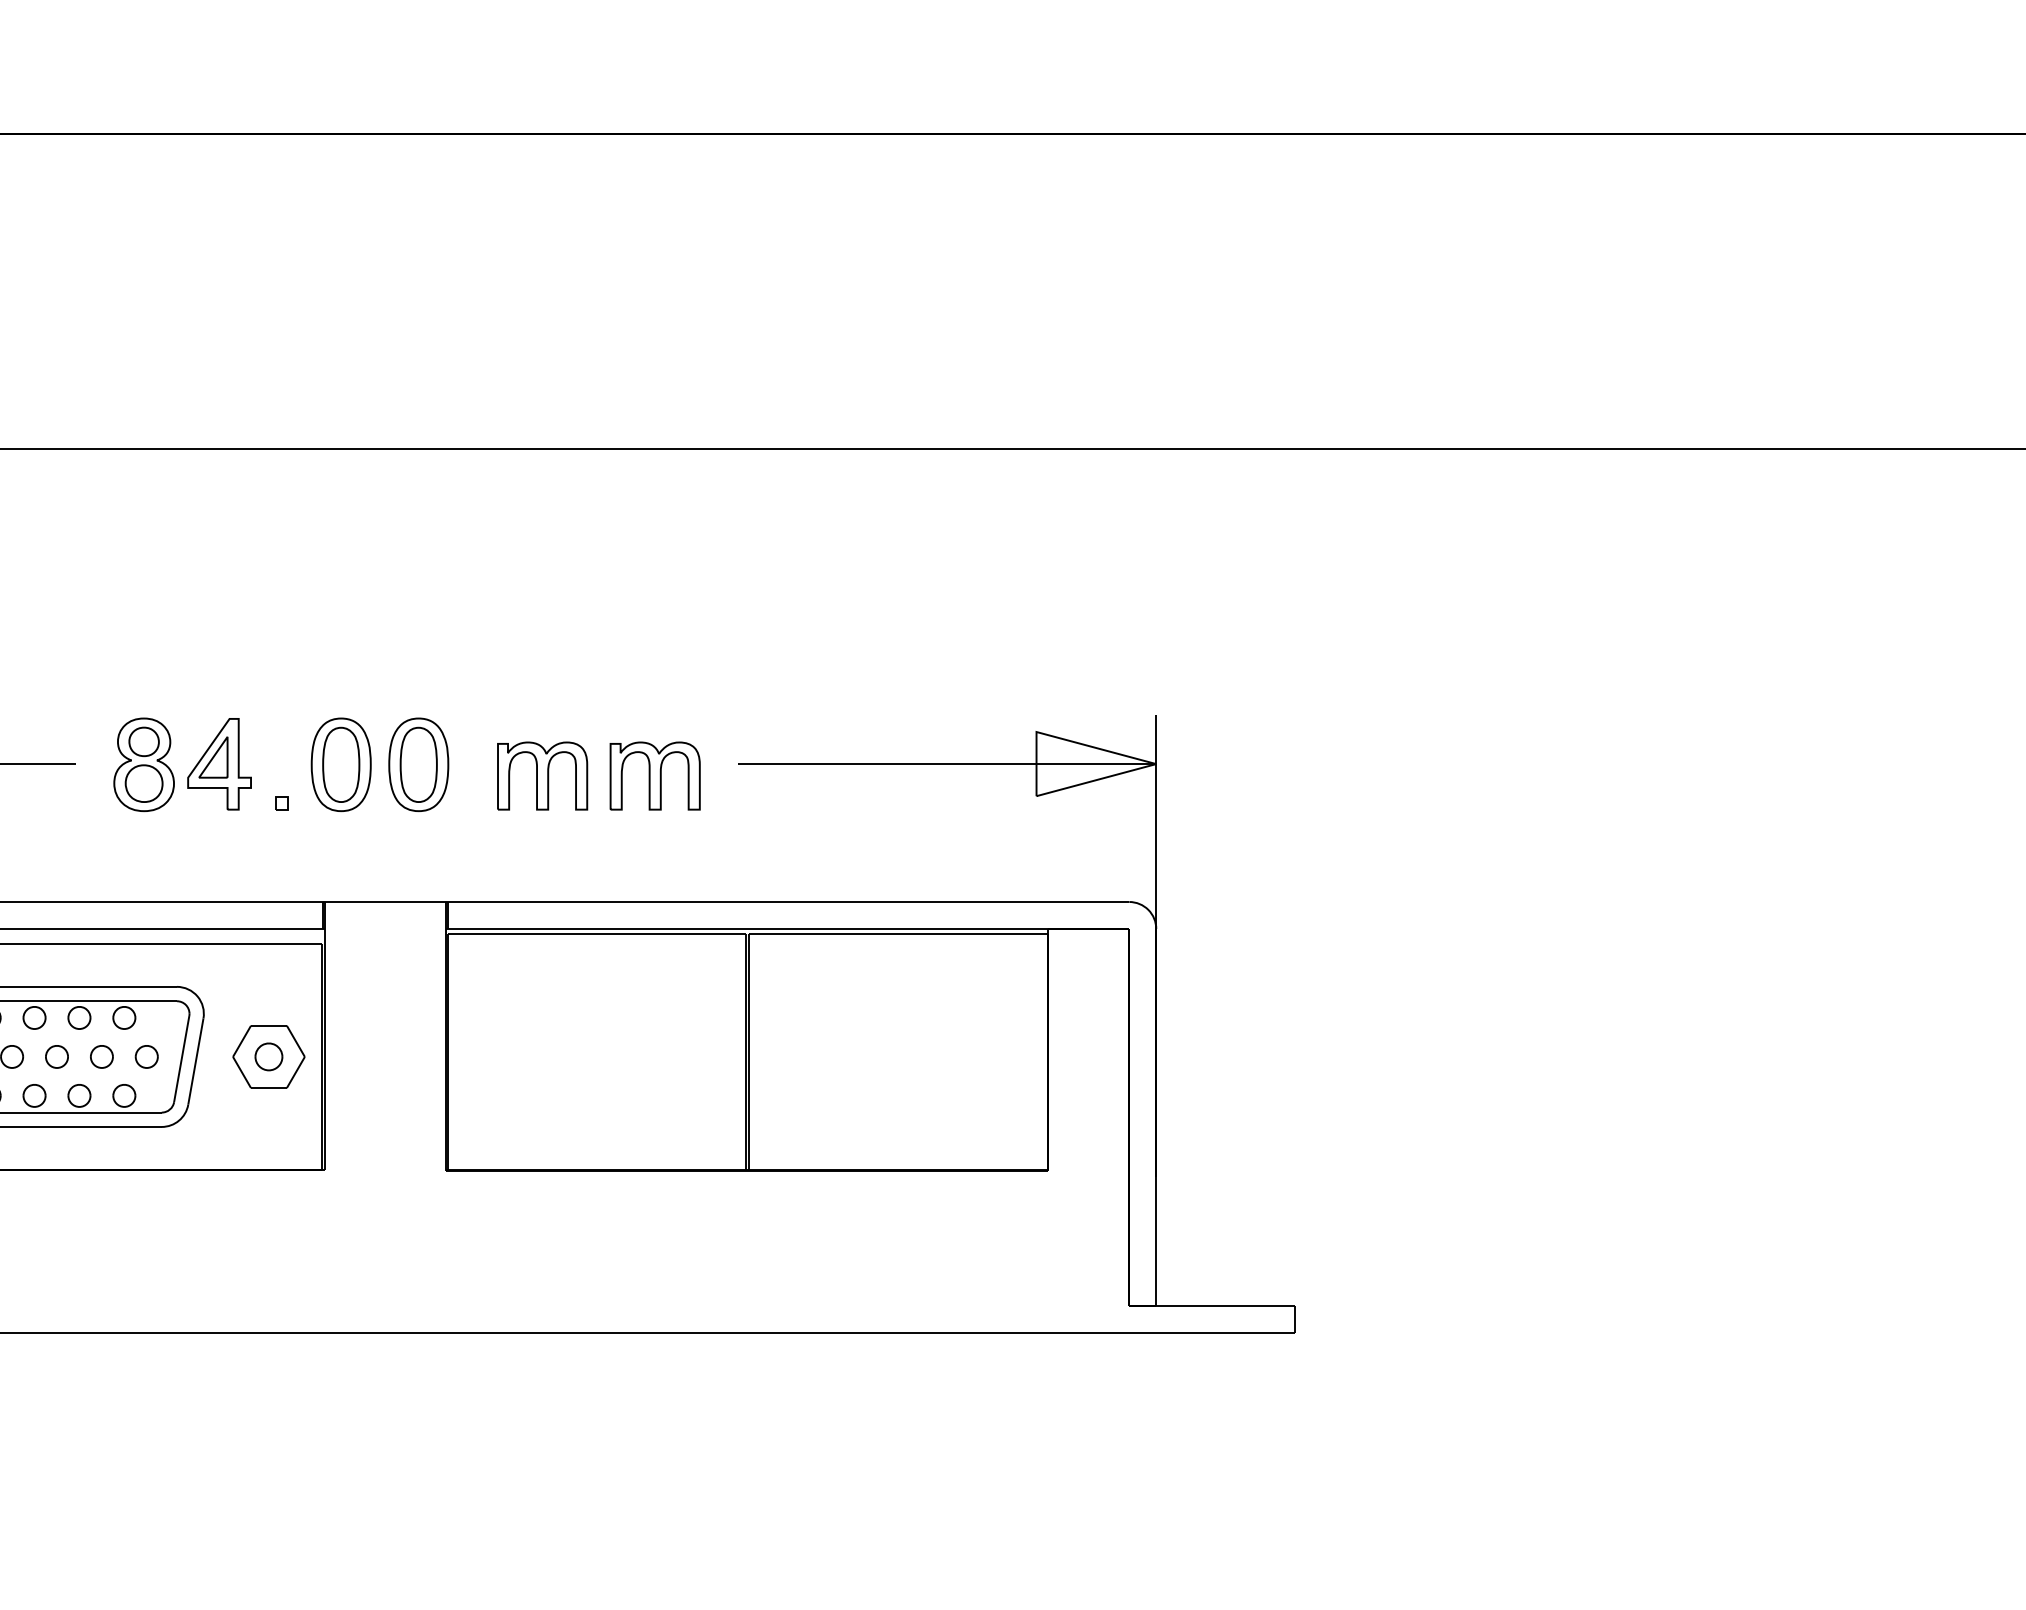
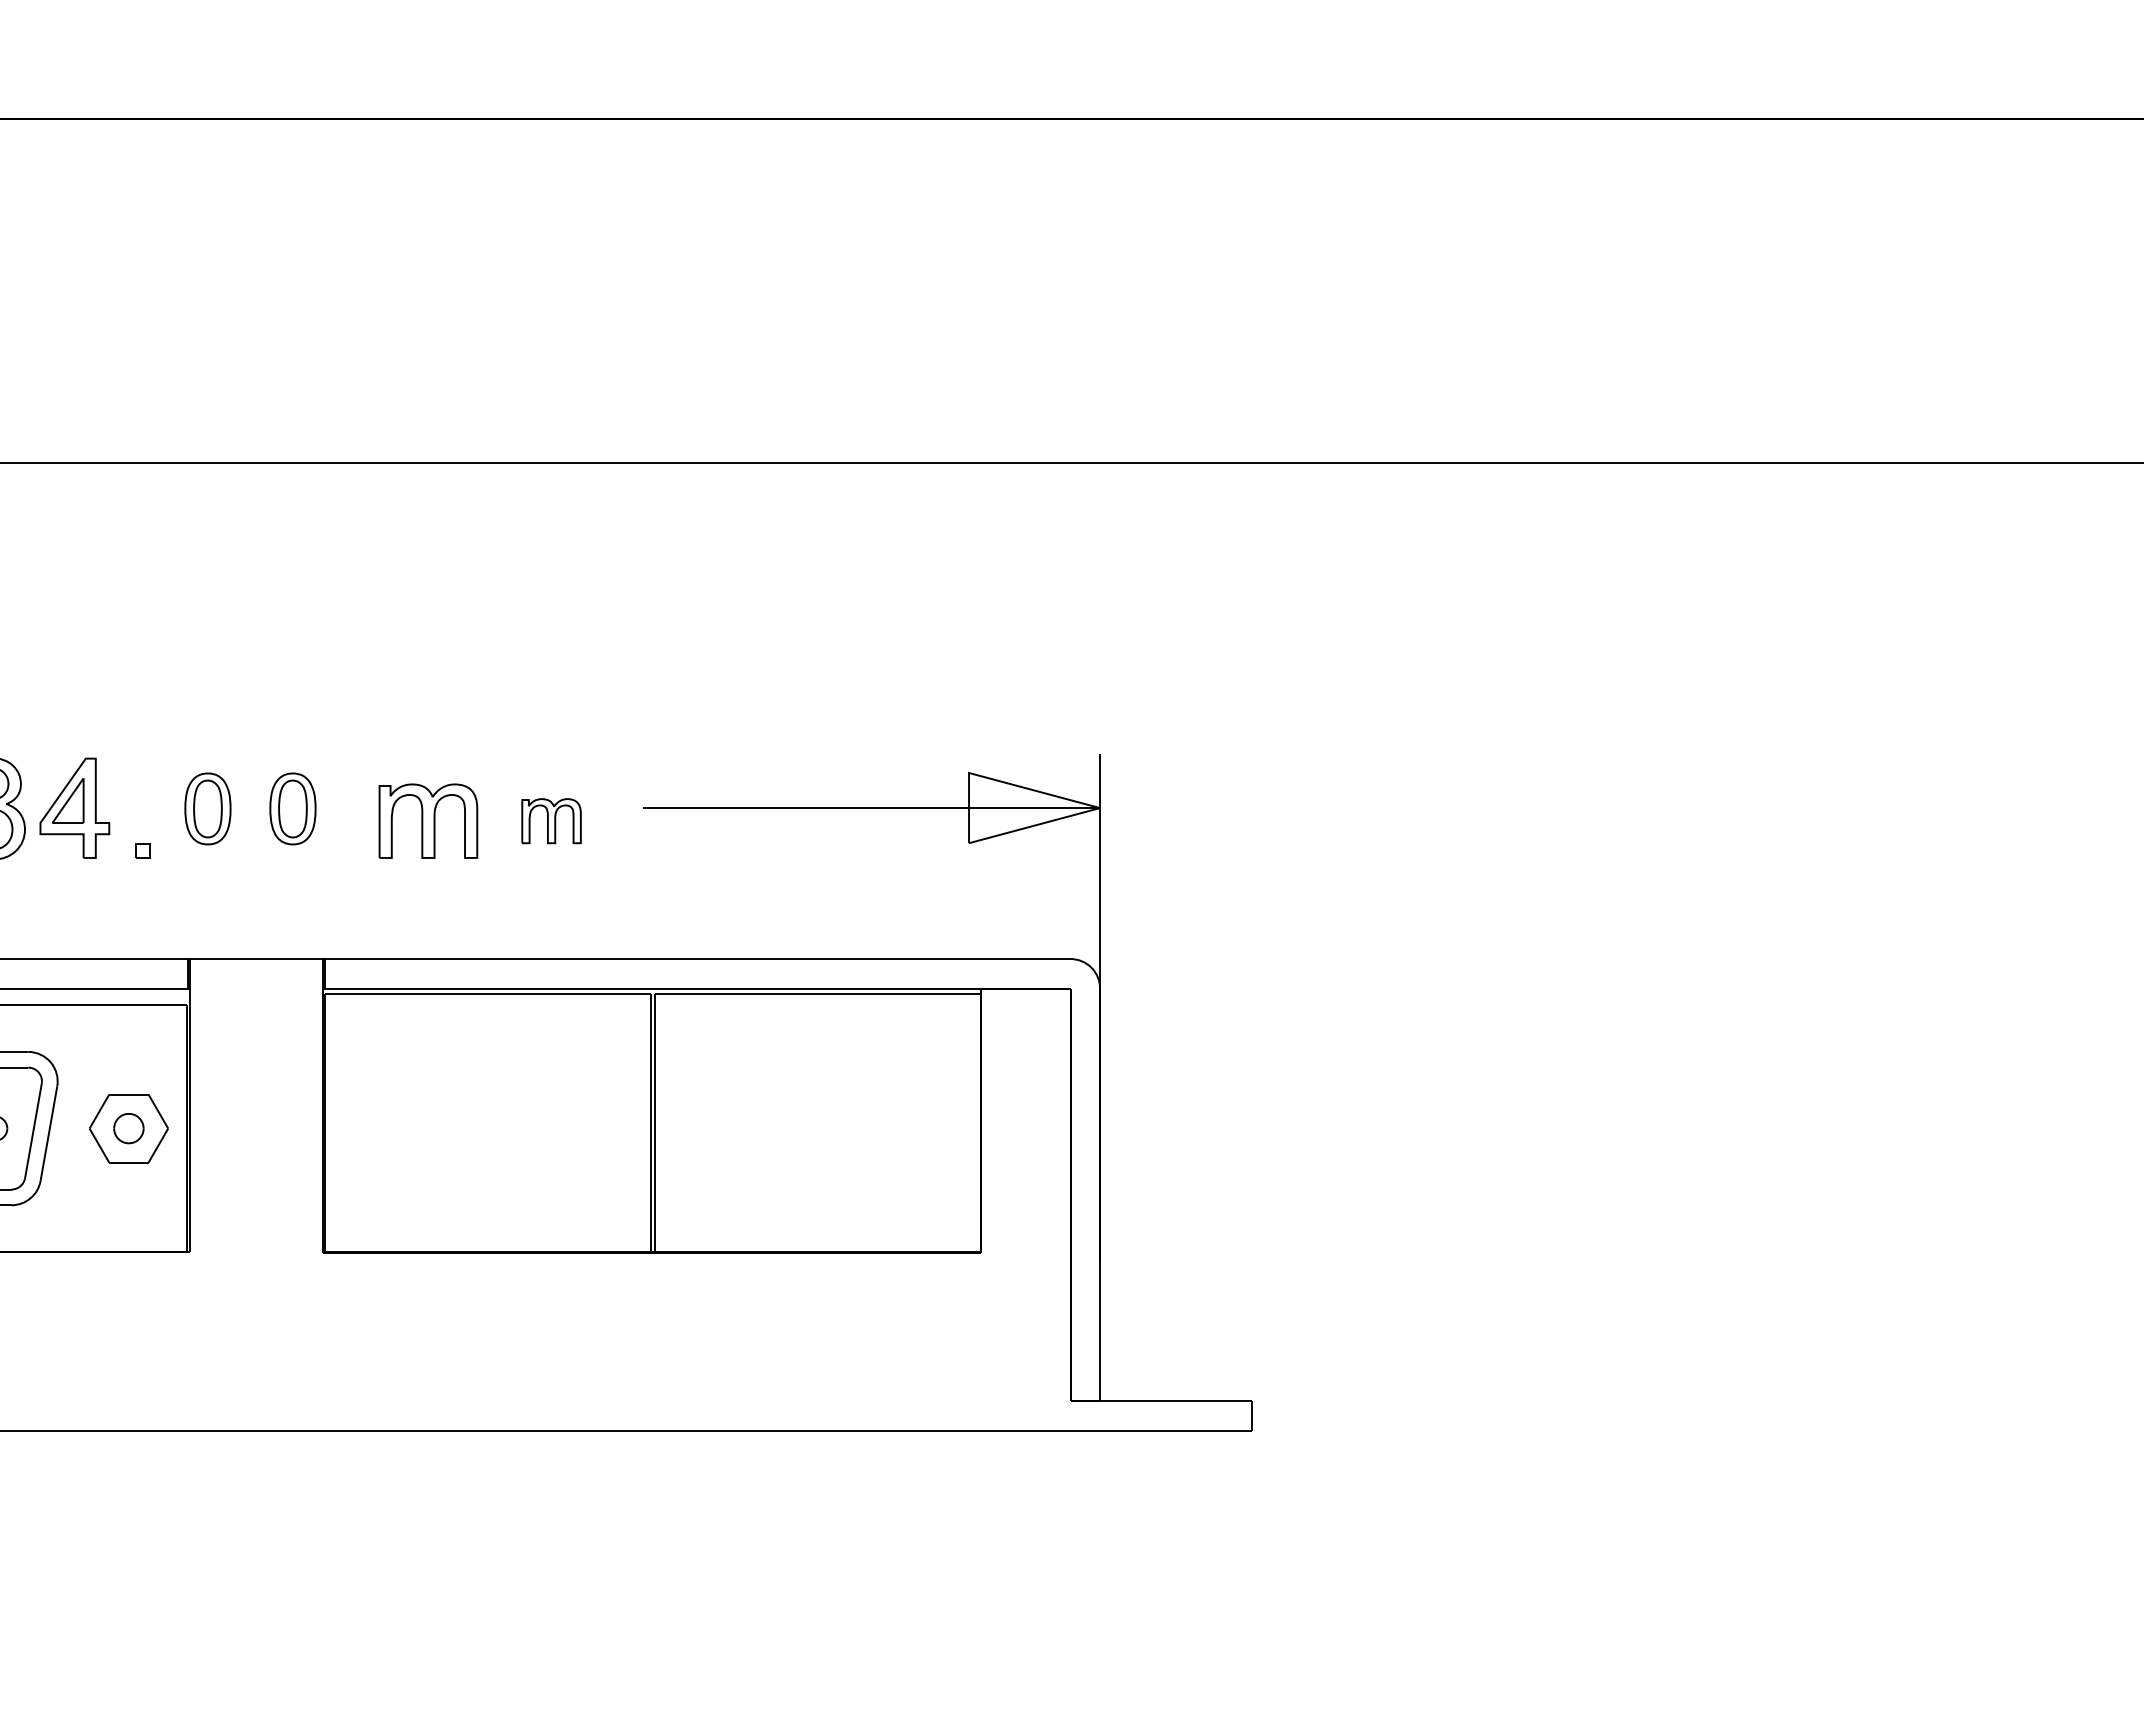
part: (340, 764) -> (207, 808), size x0.7
part: (418, 764) -> (292, 808), size x0.7
part: (654, 775) -> (550, 820), size x0.6

